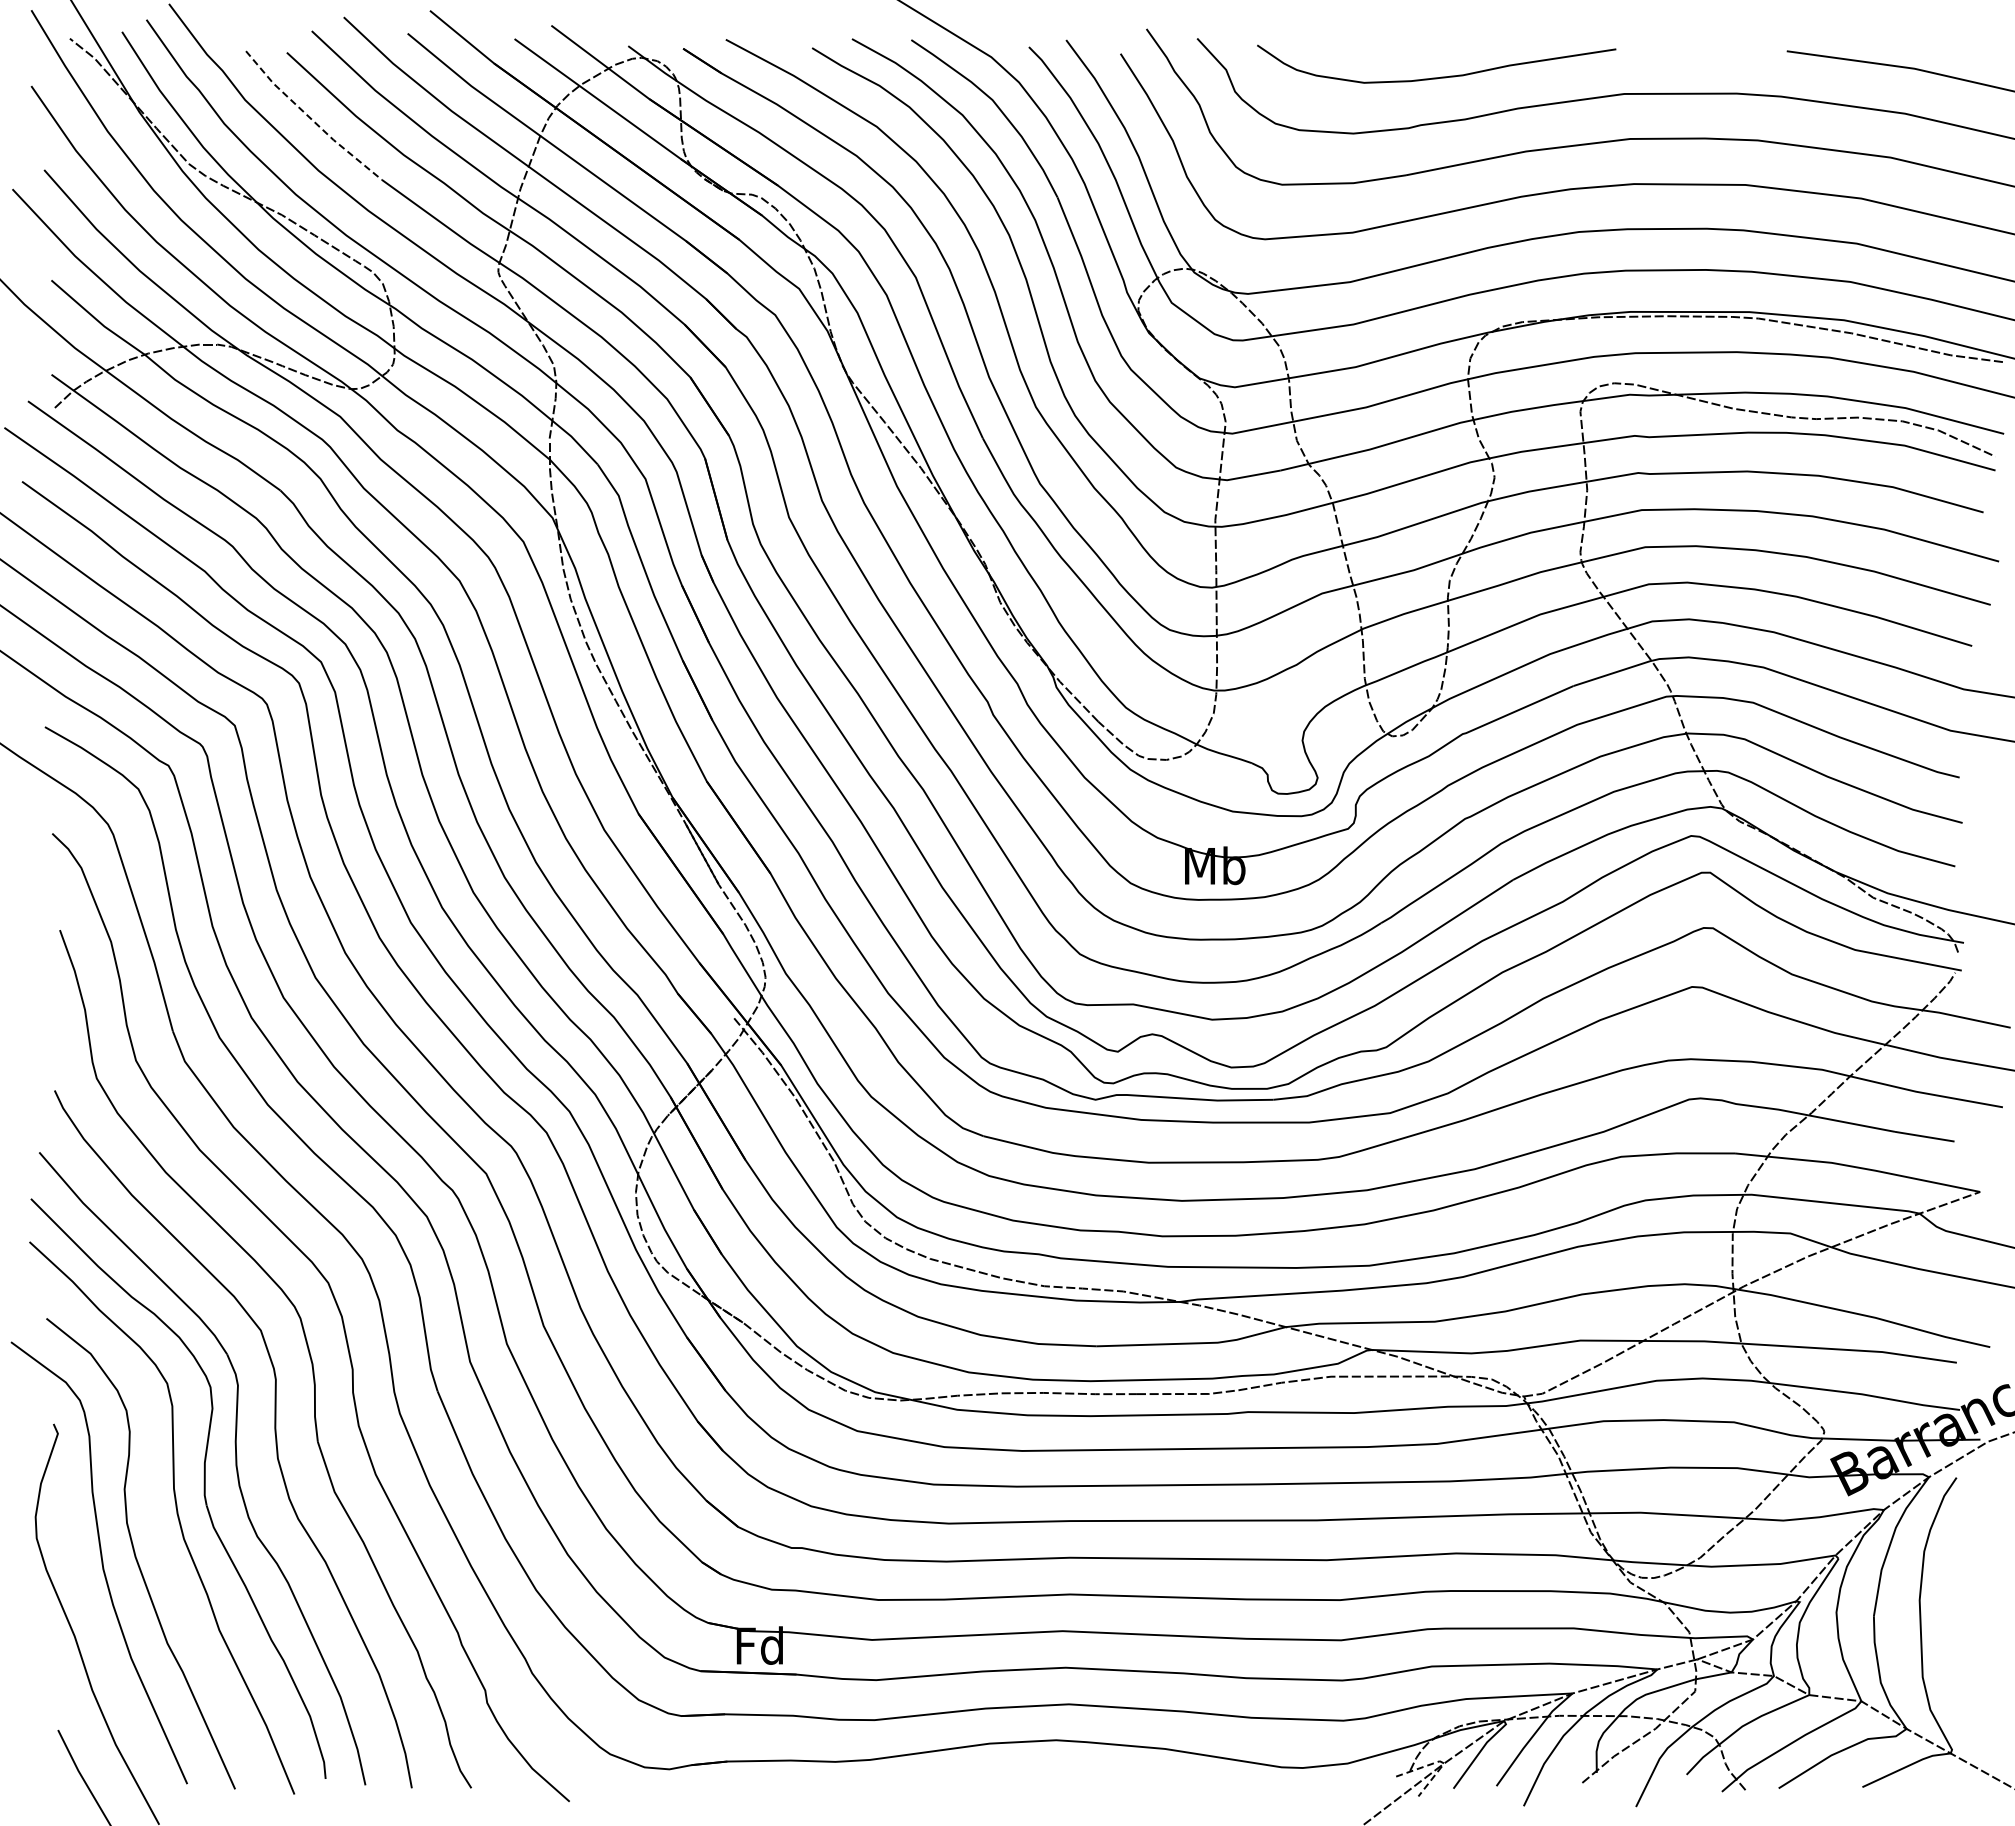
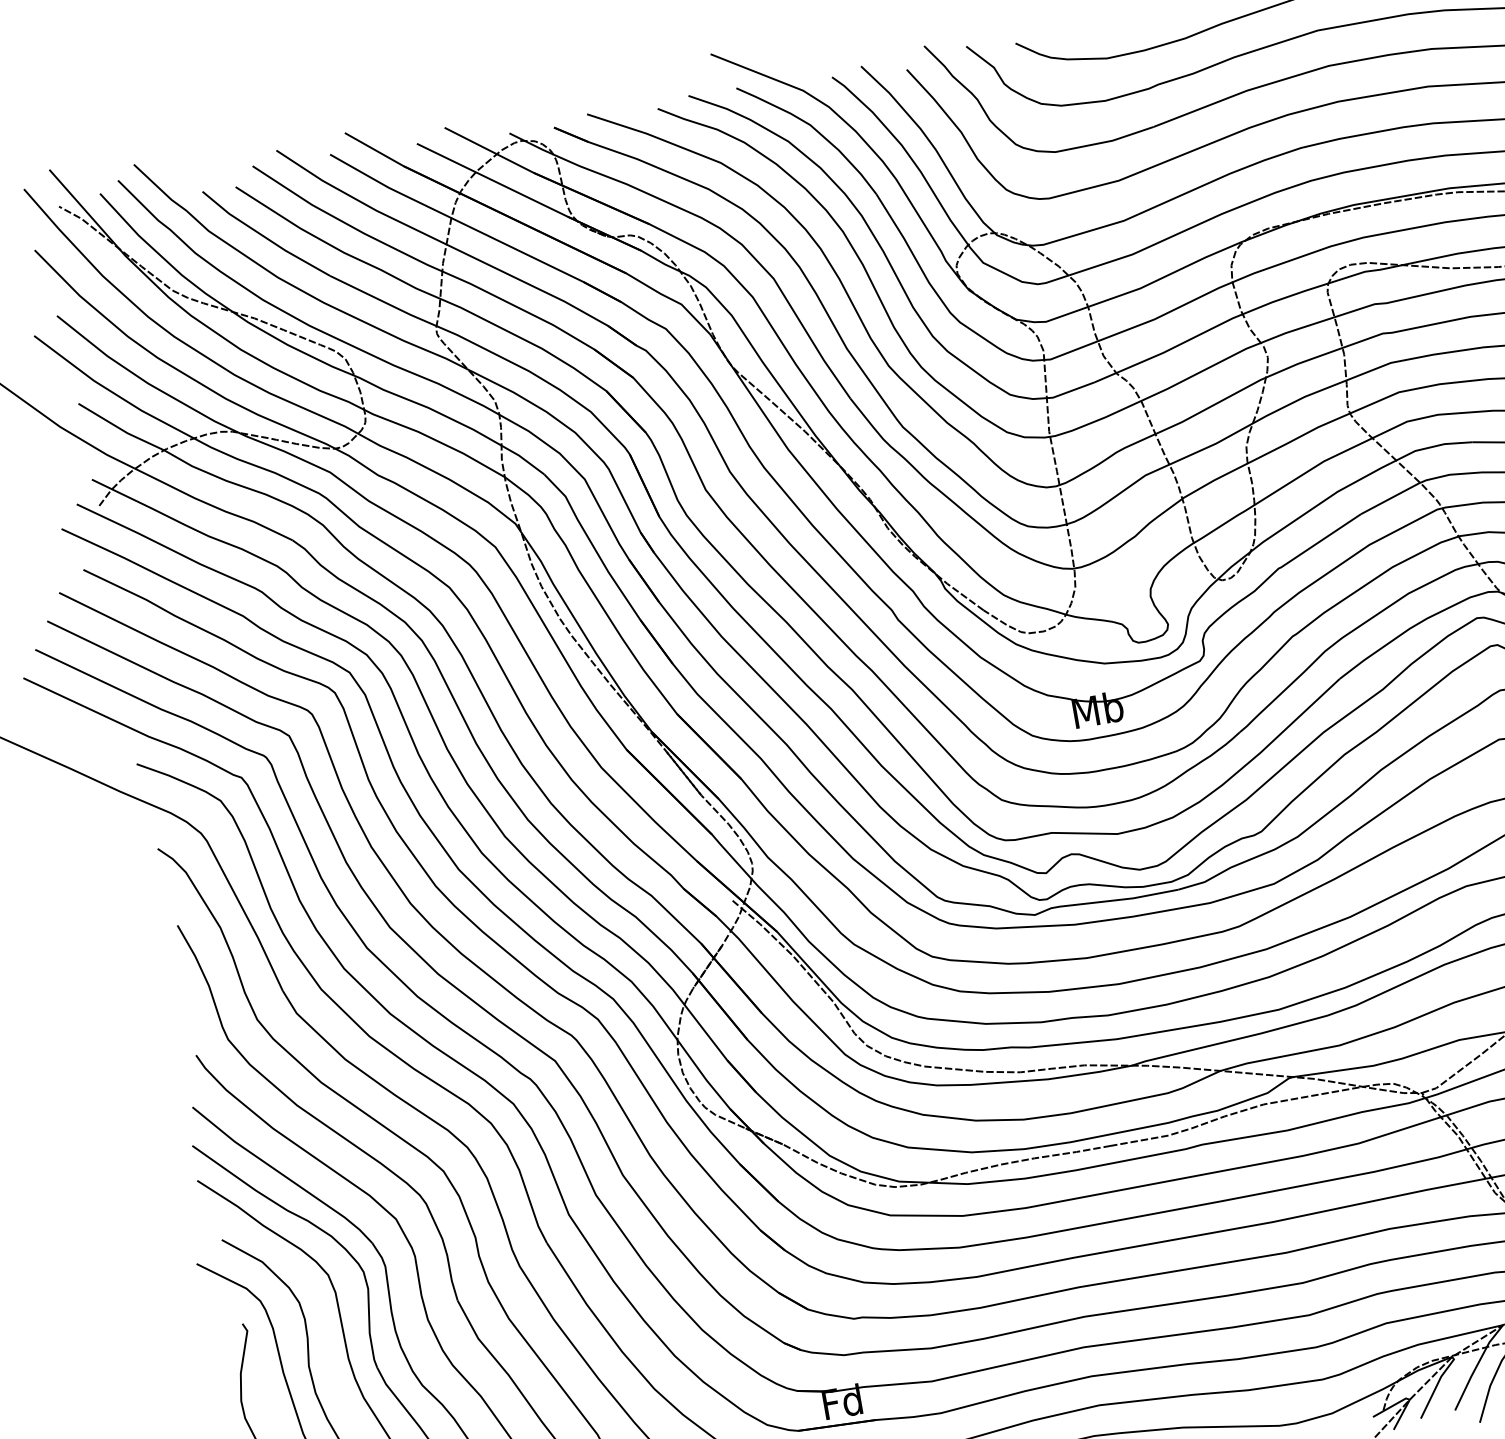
line: (311, 118) -> (264, 236), dashed -> solid
line: (1439, 1761) -> (1405, 1398), dashed -> solid

